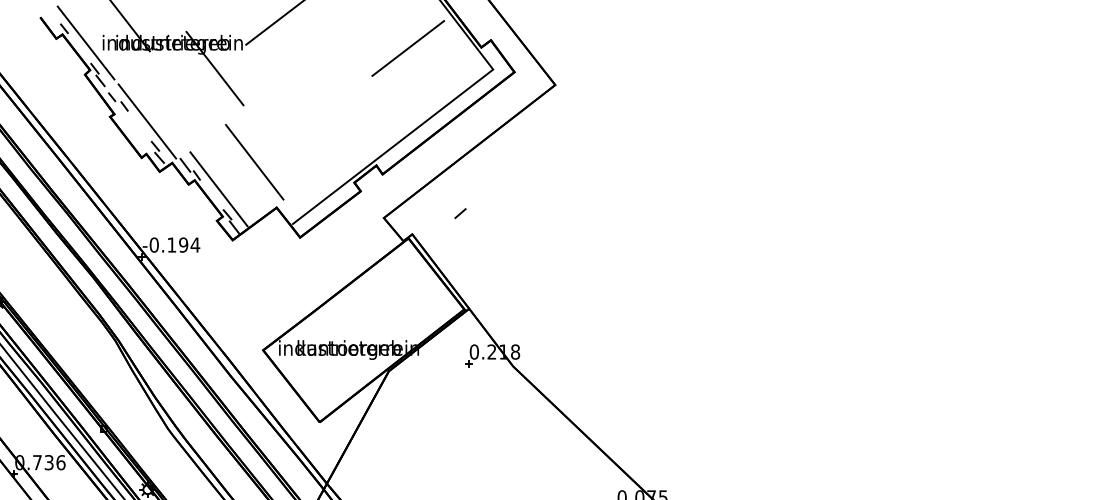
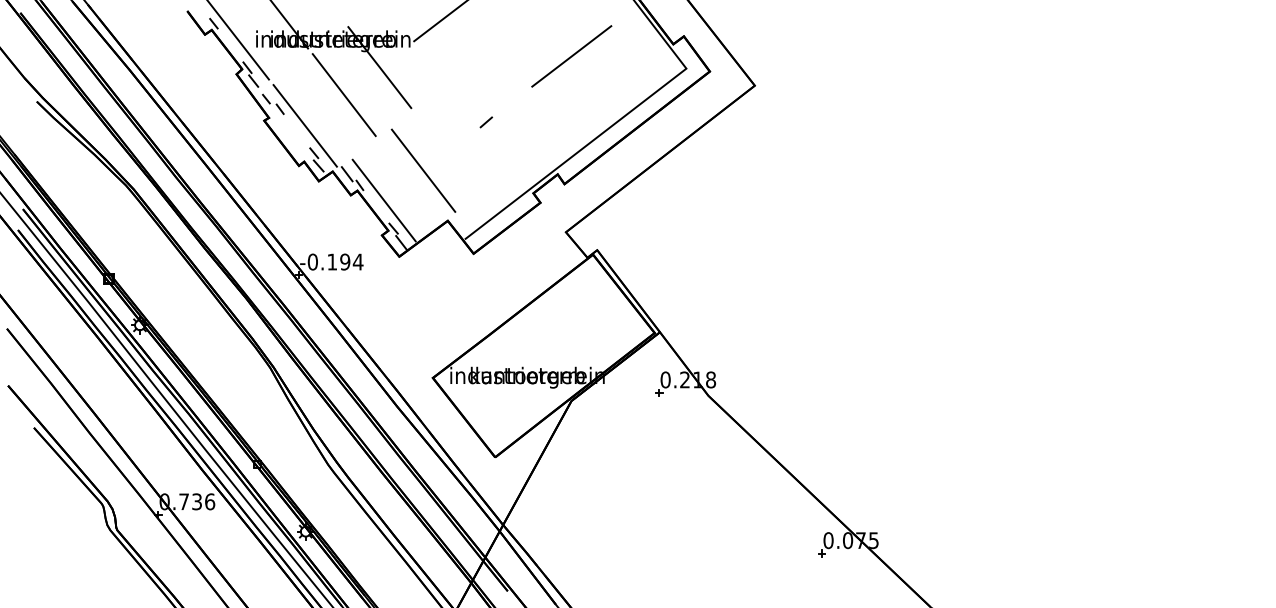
line: (407, 48) -> (571, 56), moved
line: (182, 93) -> (343, 95), added
line: (460, 213) -> (486, 122), moved

